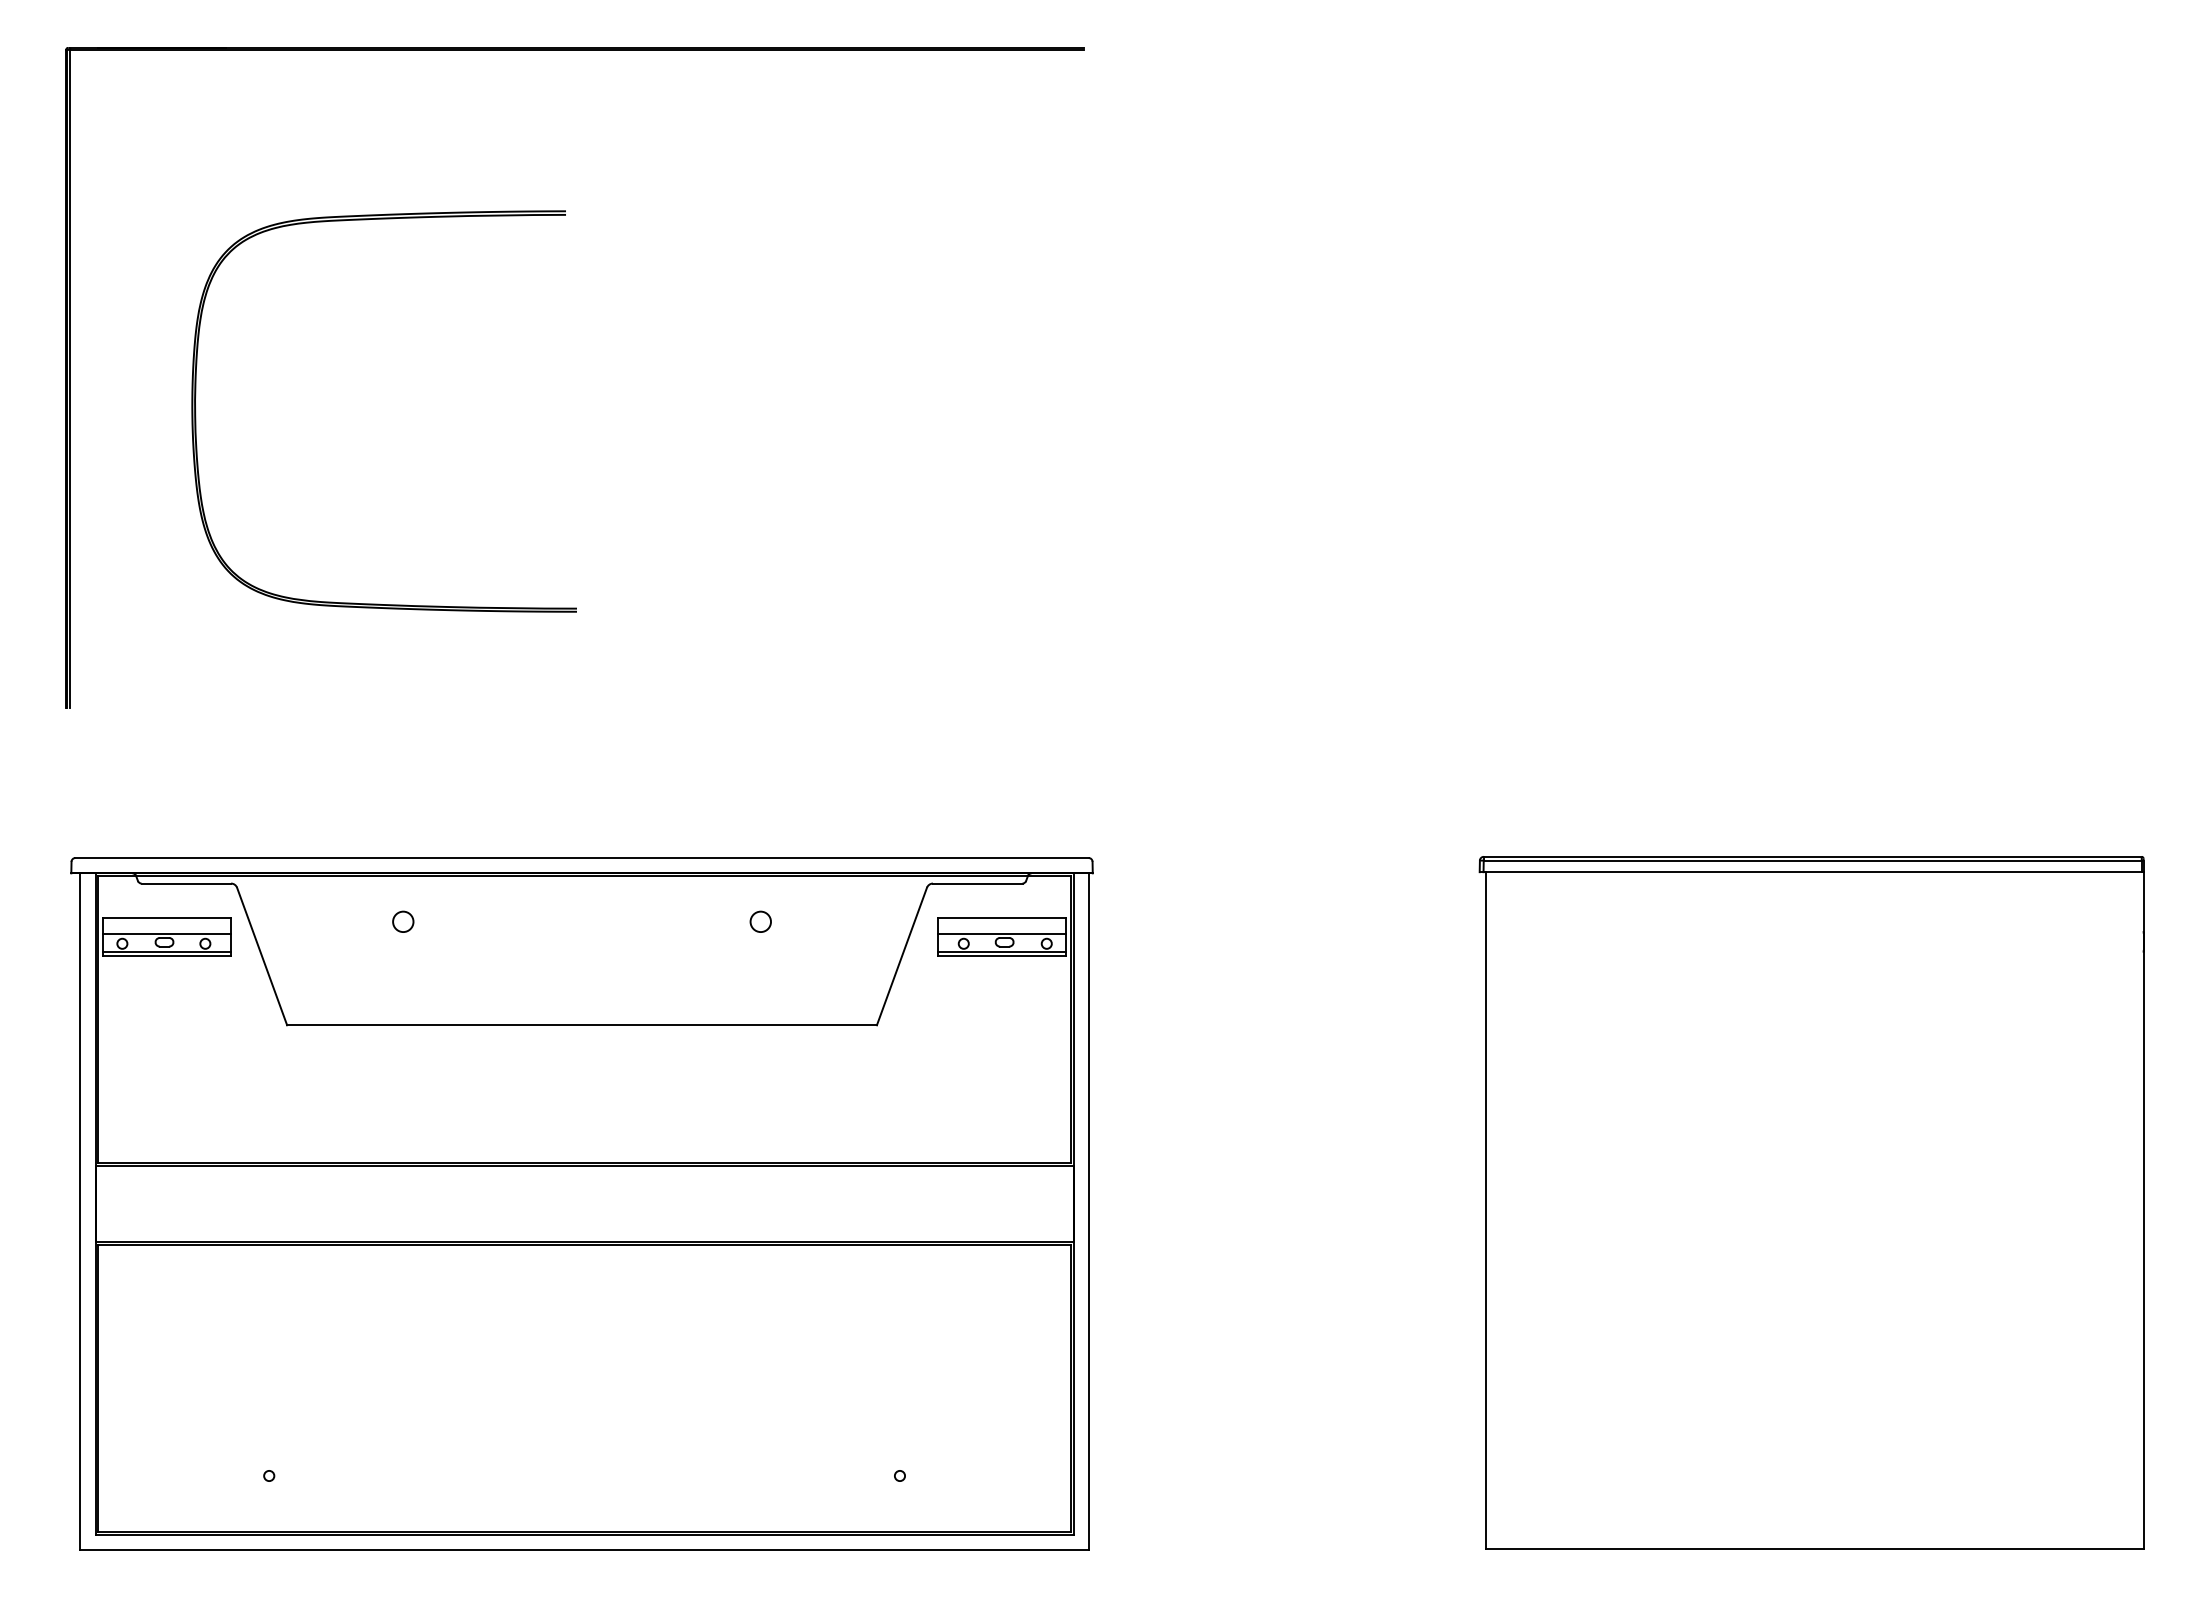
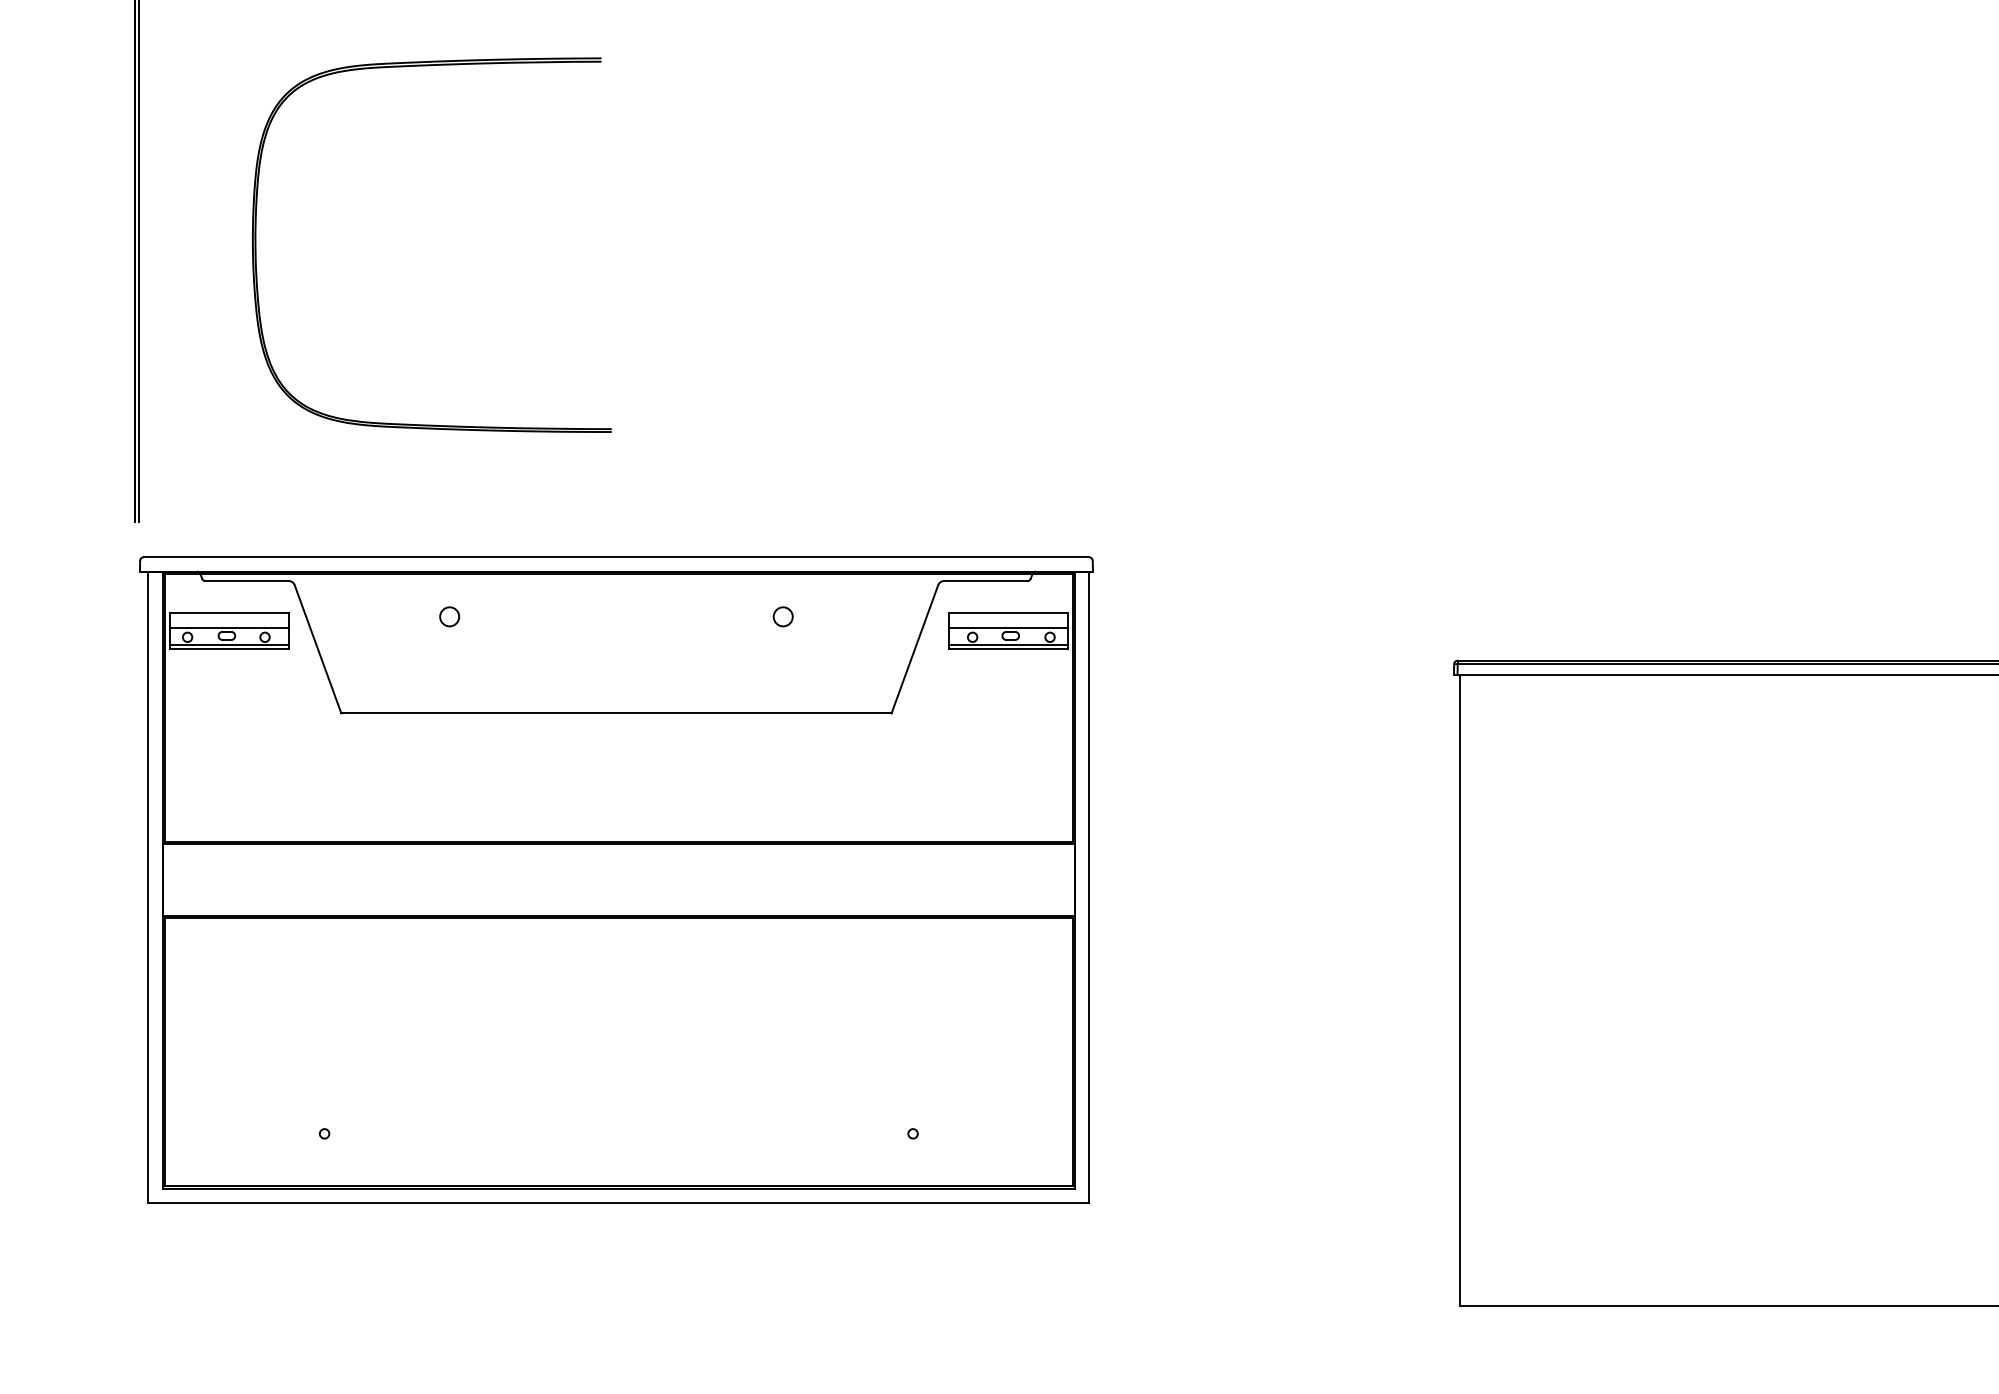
part: (581, 1203) -> (615, 879), moved

